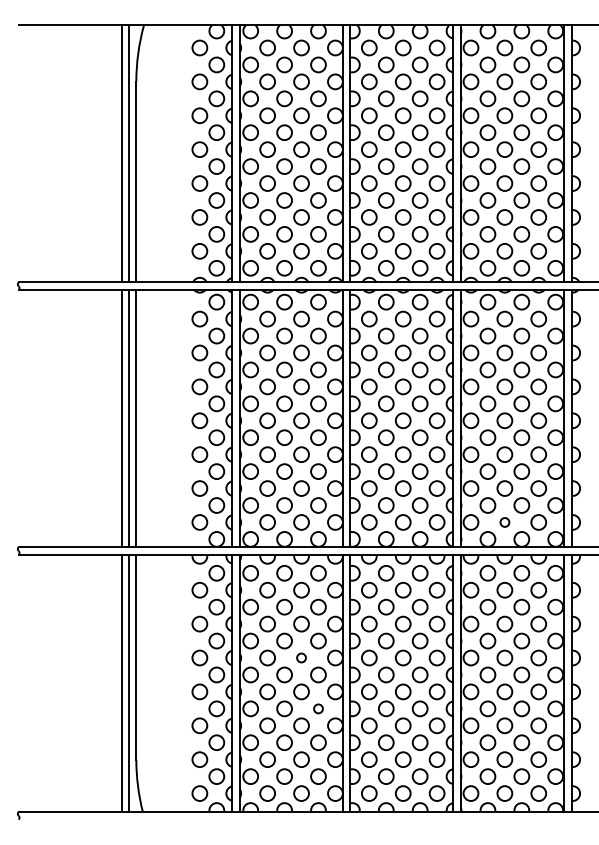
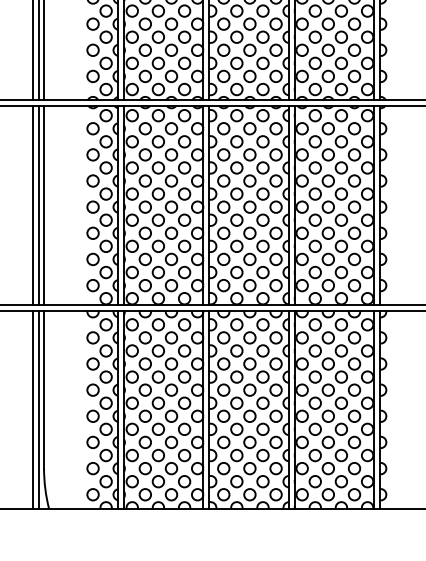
circle: (504, 522) -> (328, 285), size x1.67
circle: (301, 657) -> (171, 389), size x1.67
circle: (318, 708) -> (184, 429), size x1.67

